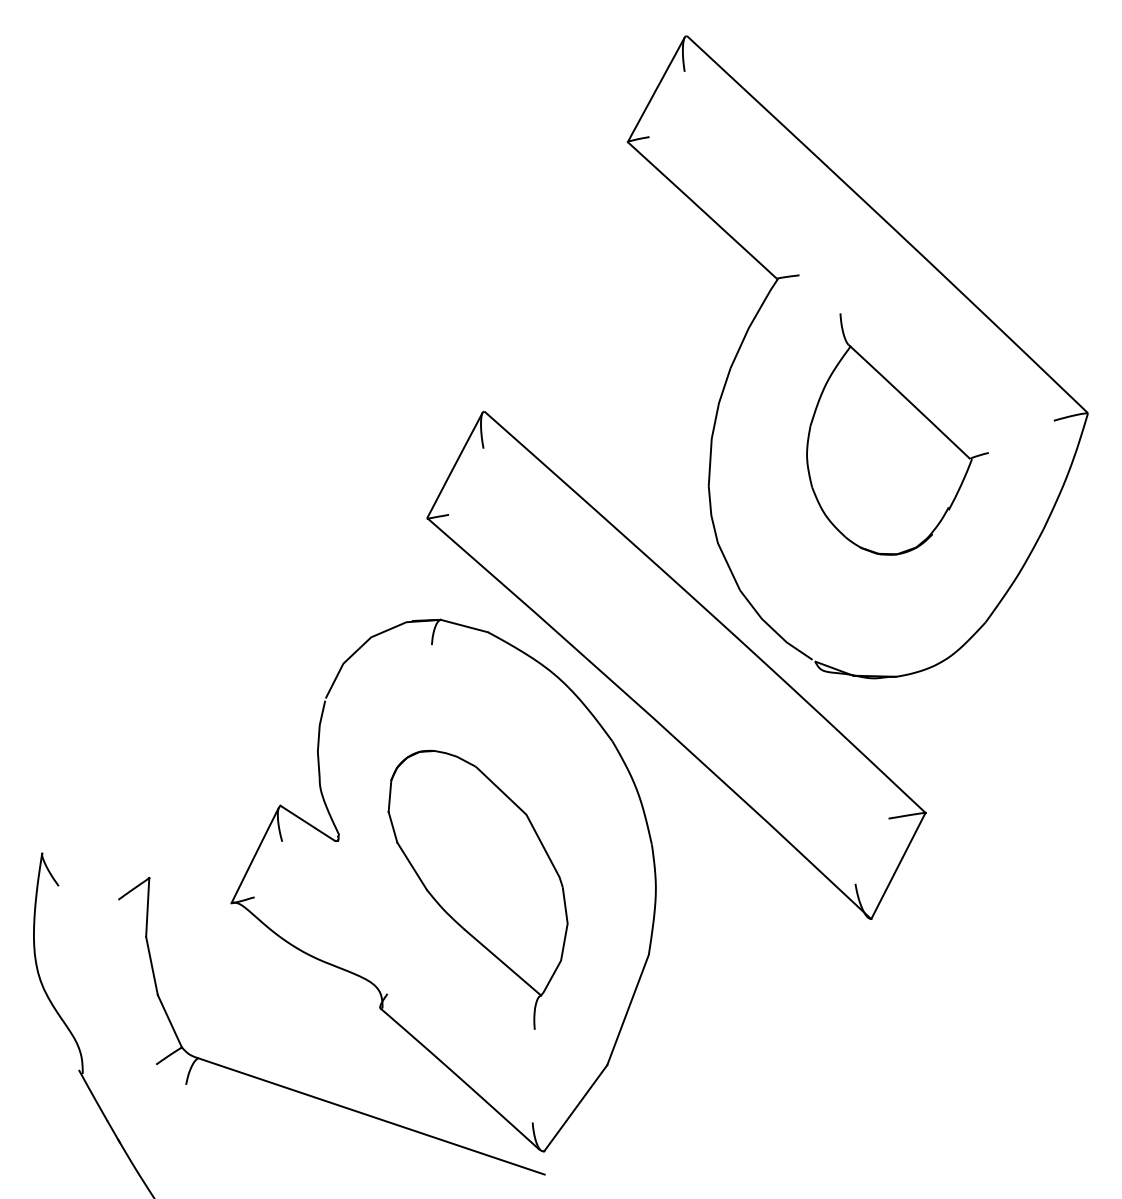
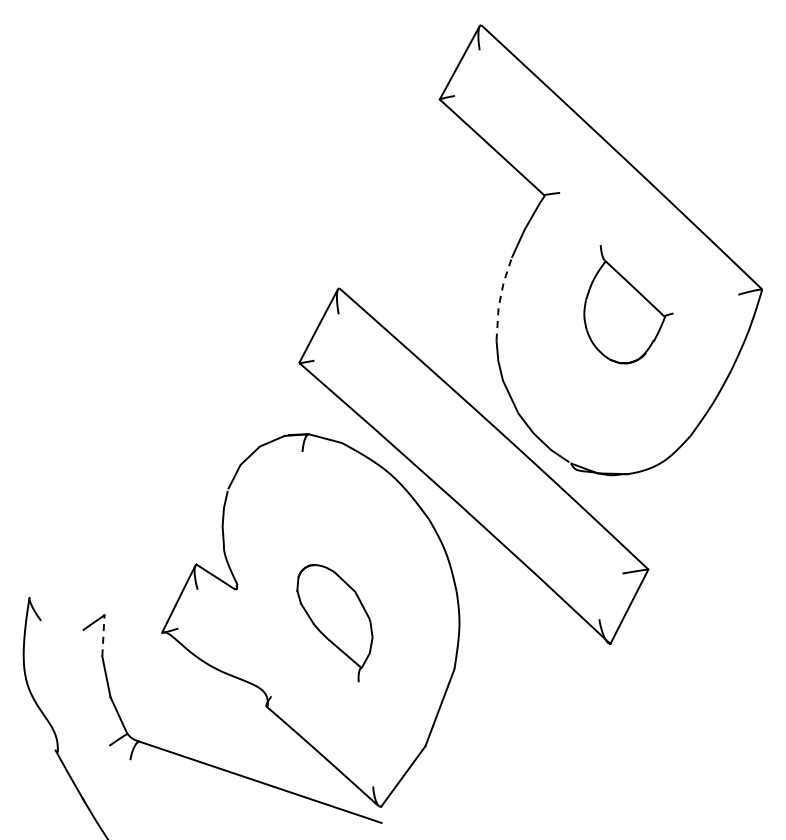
line: (714, 426) -> (500, 298), solid -> dashed
part: (897, 434) -> (628, 304), size x0.7
part: (477, 889) -> (334, 623), size x0.6
line: (147, 907) -> (103, 635), solid -> dashed

